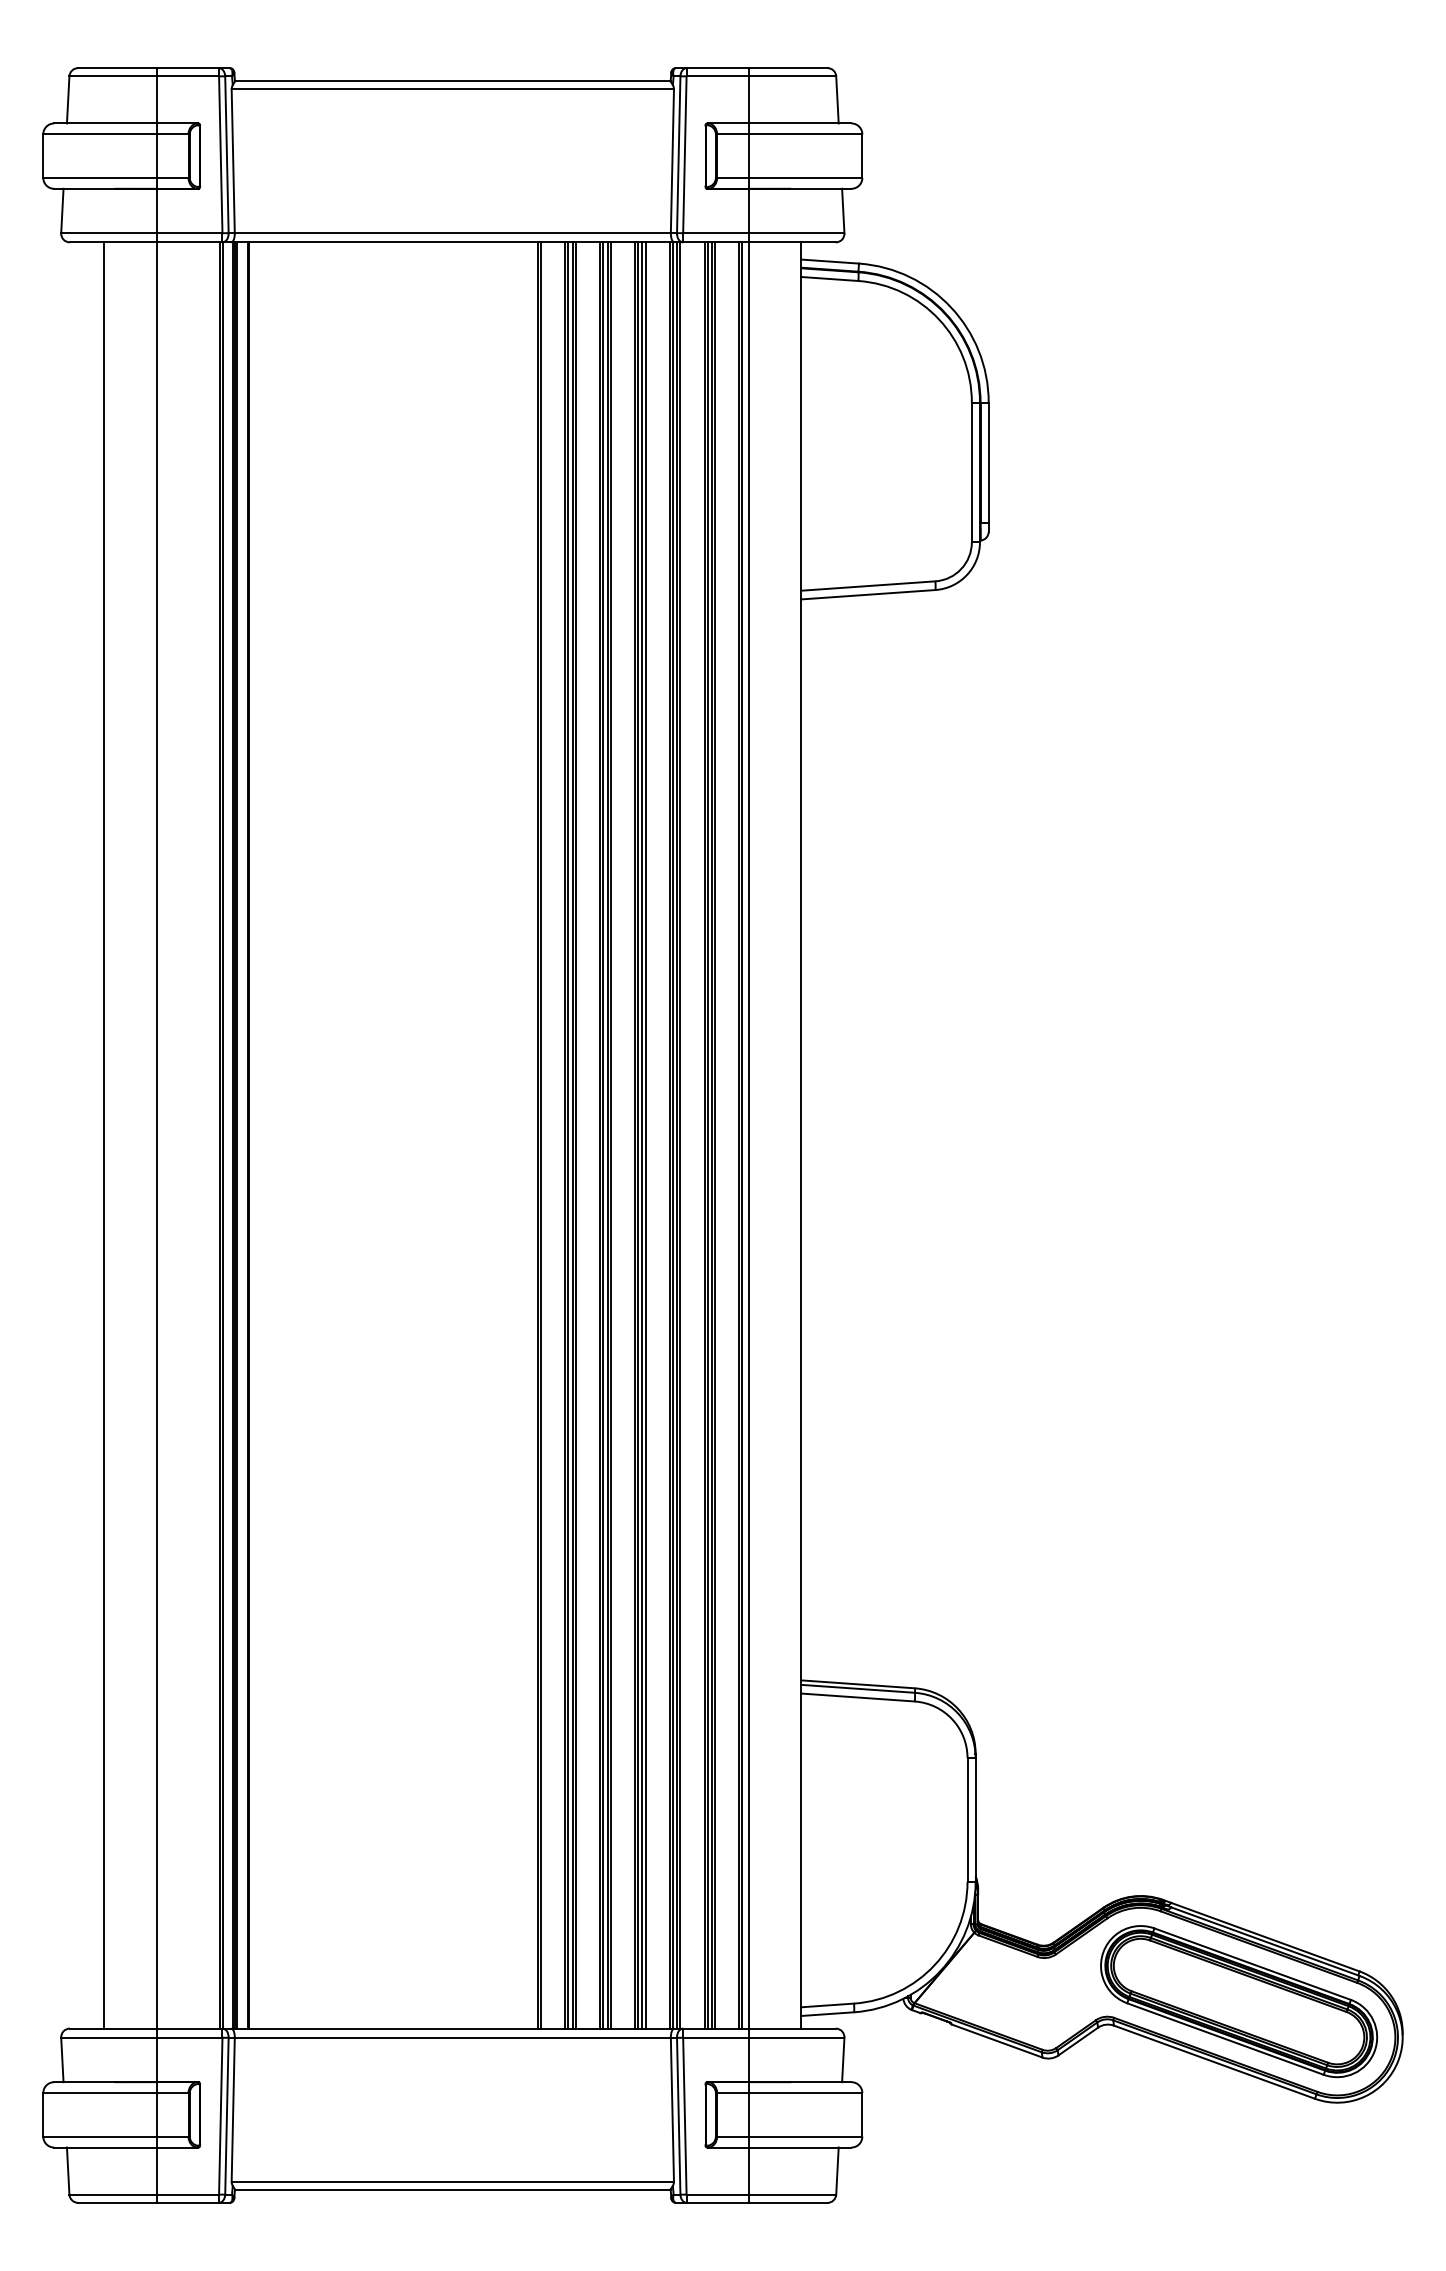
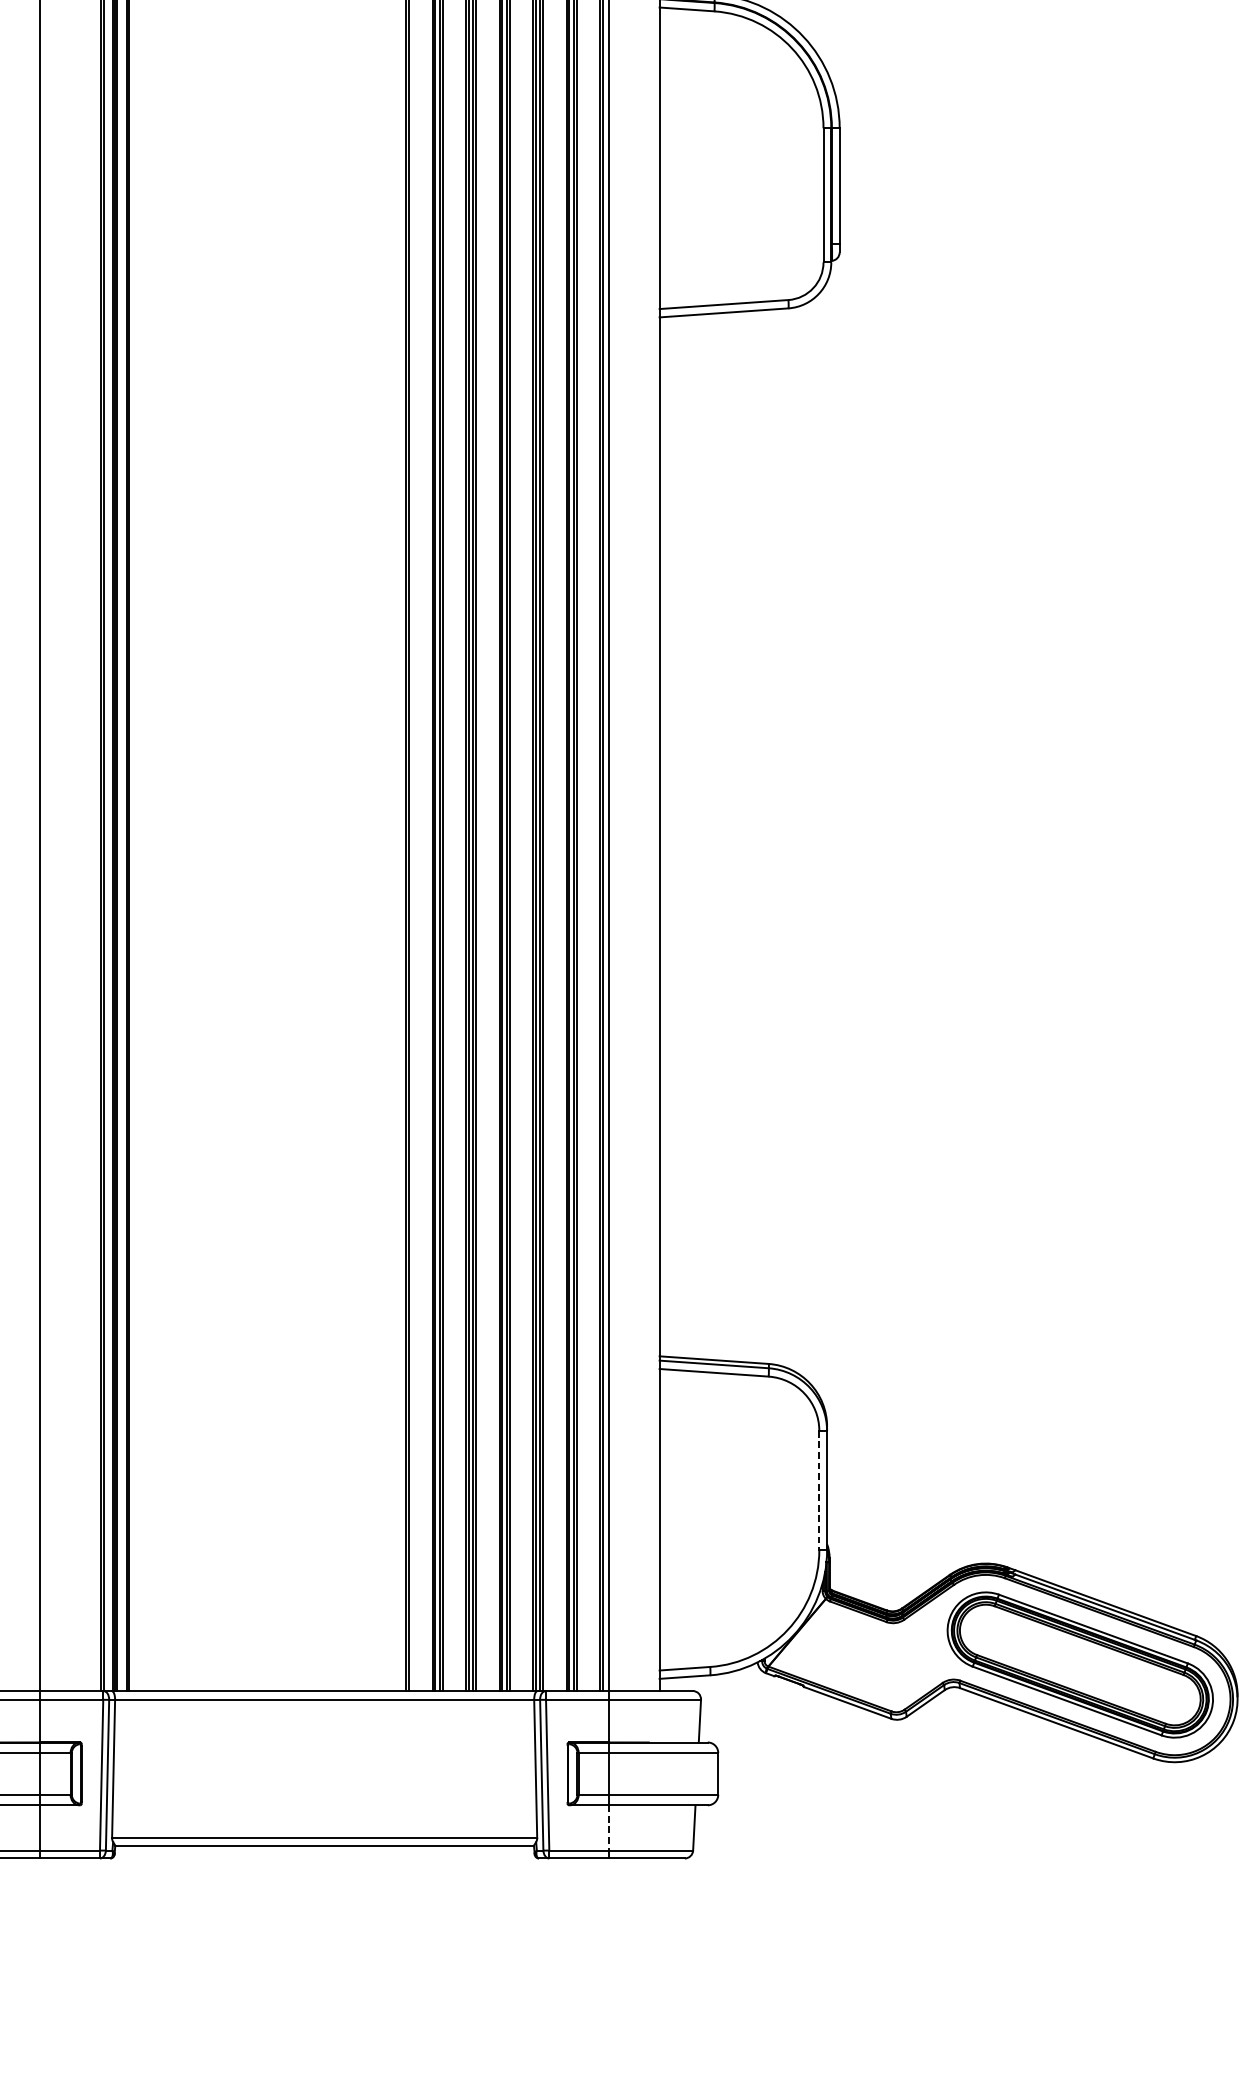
line: (967, 1819) -> (819, 1490), solid -> dashed
line: (749, 2171) -> (609, 1828), solid -> dashed

